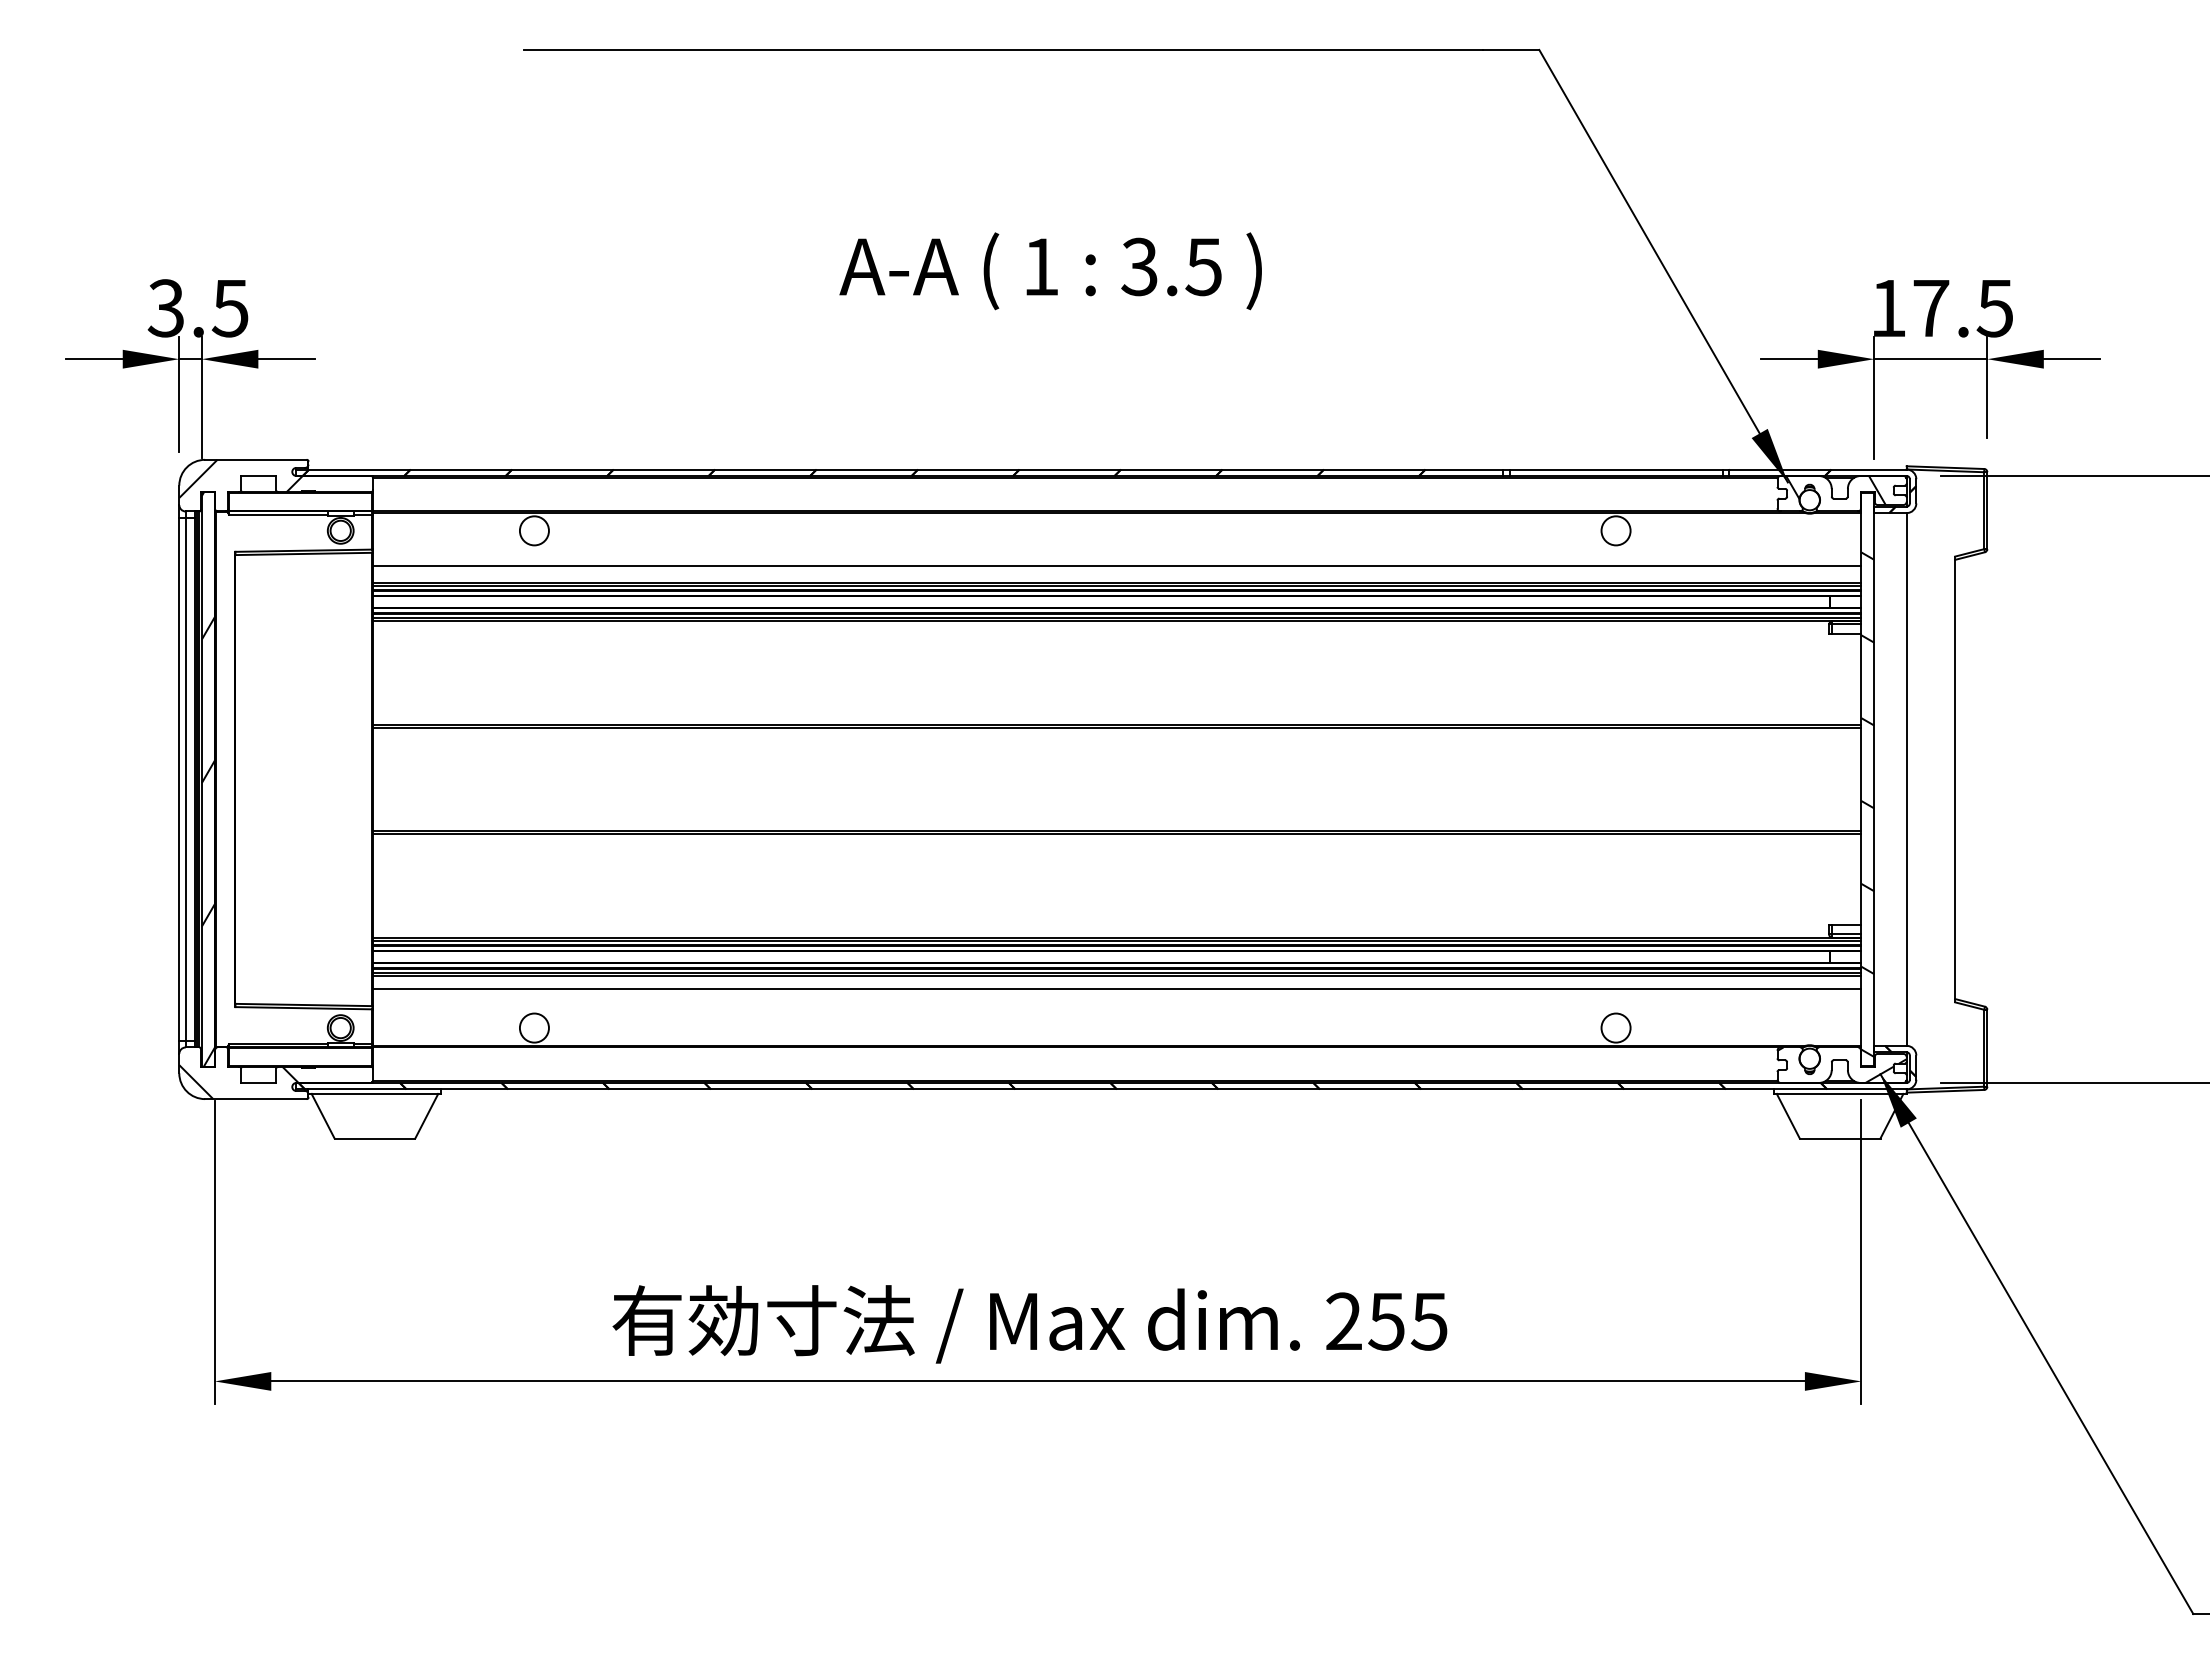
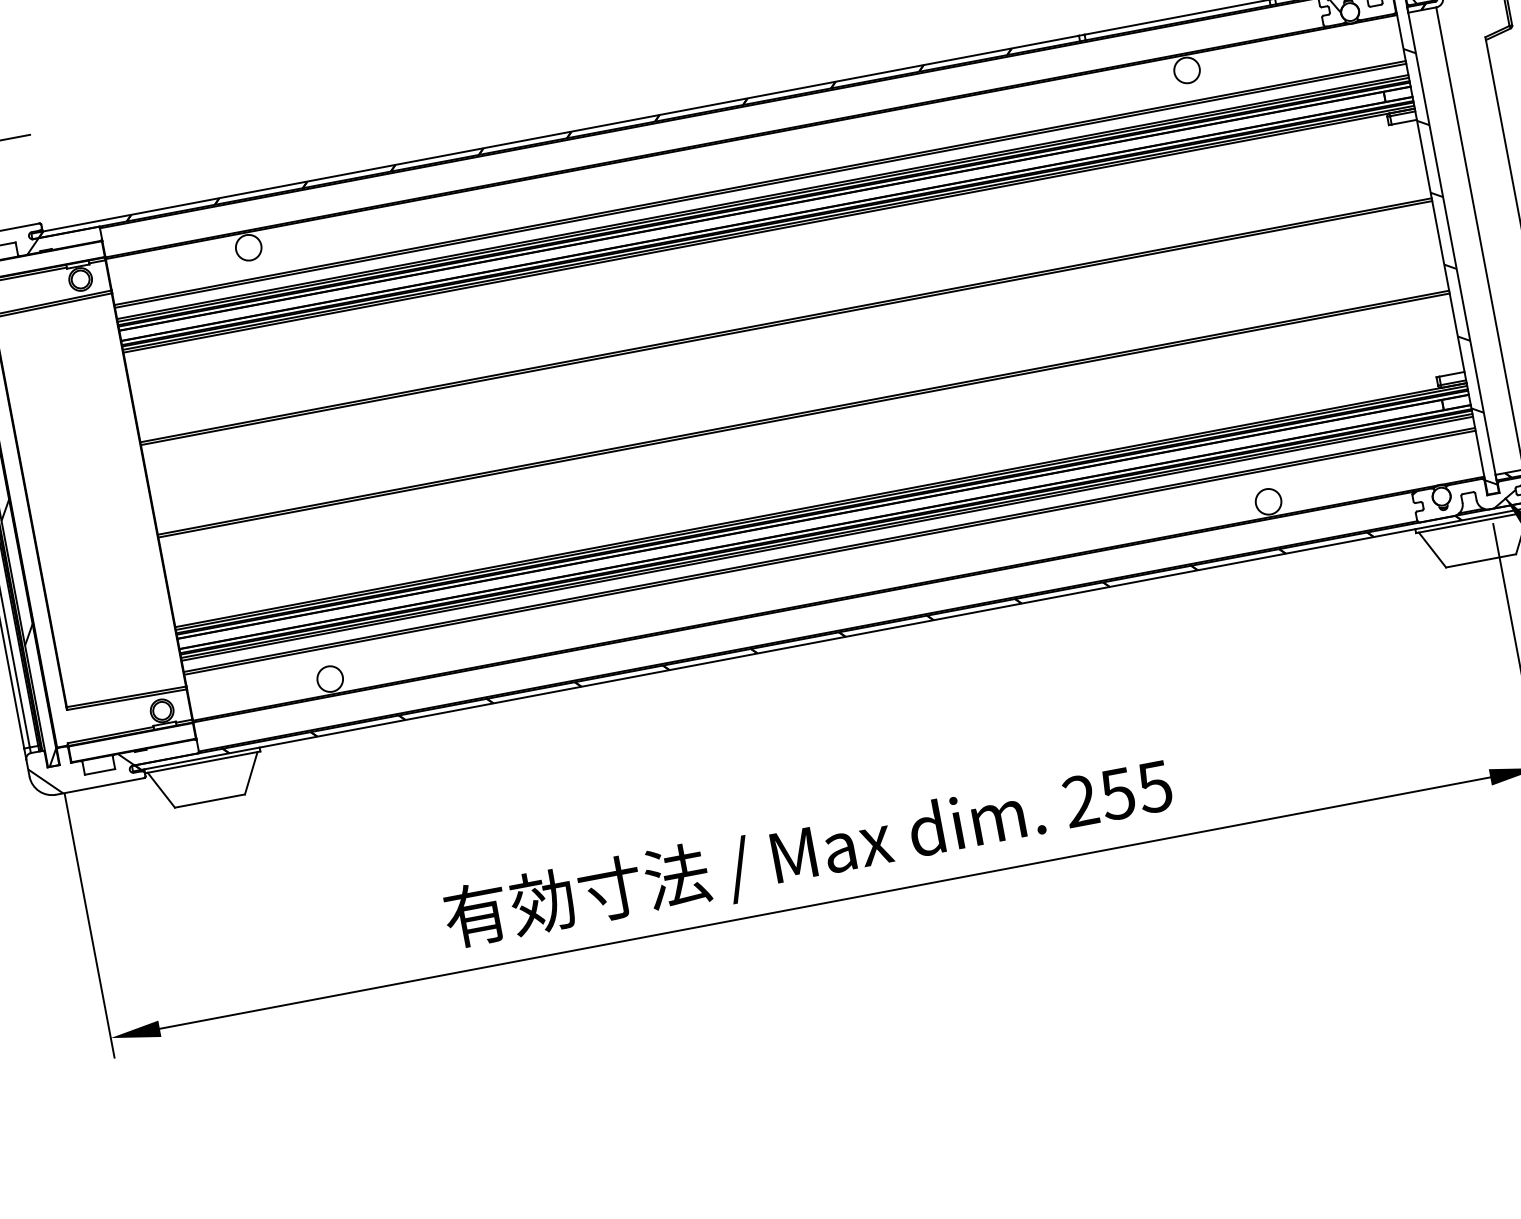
line: (1117, 569) -> (760, 185), added
line: (1117, 992) -> (830, 552), added

